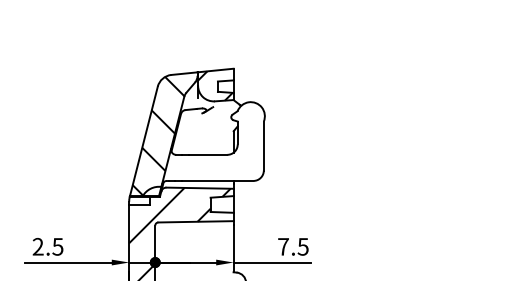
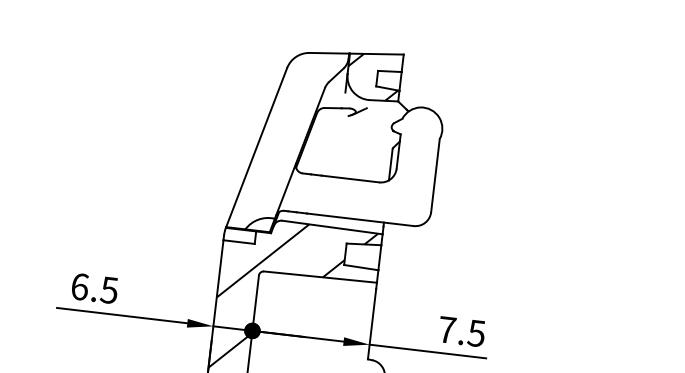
hatch: (158, 135) -> (279, 141), removed
text: (37, 246) -> (78, 286), 2.5 -> 6.5

